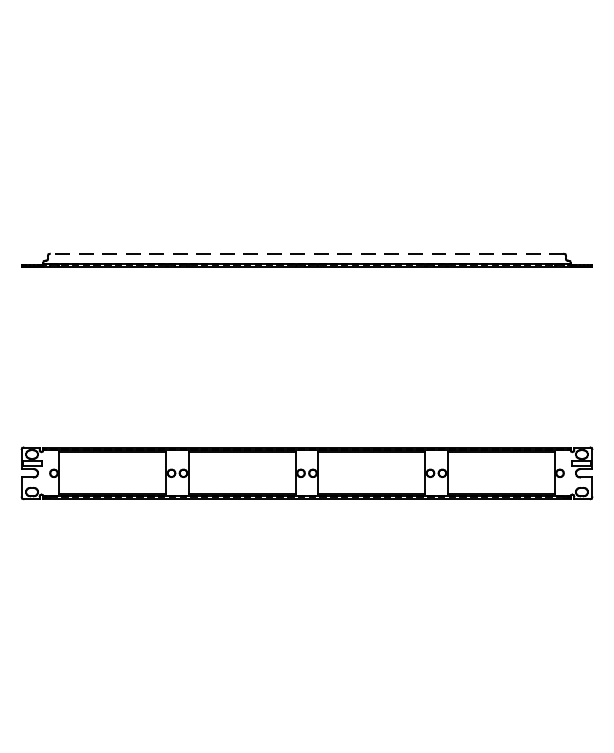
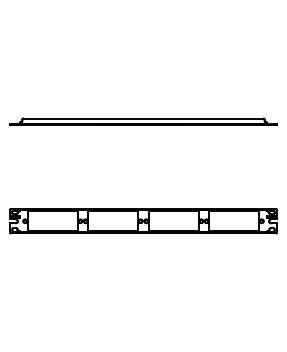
line: (307, 253) -> (143, 118), dashed -> solid

